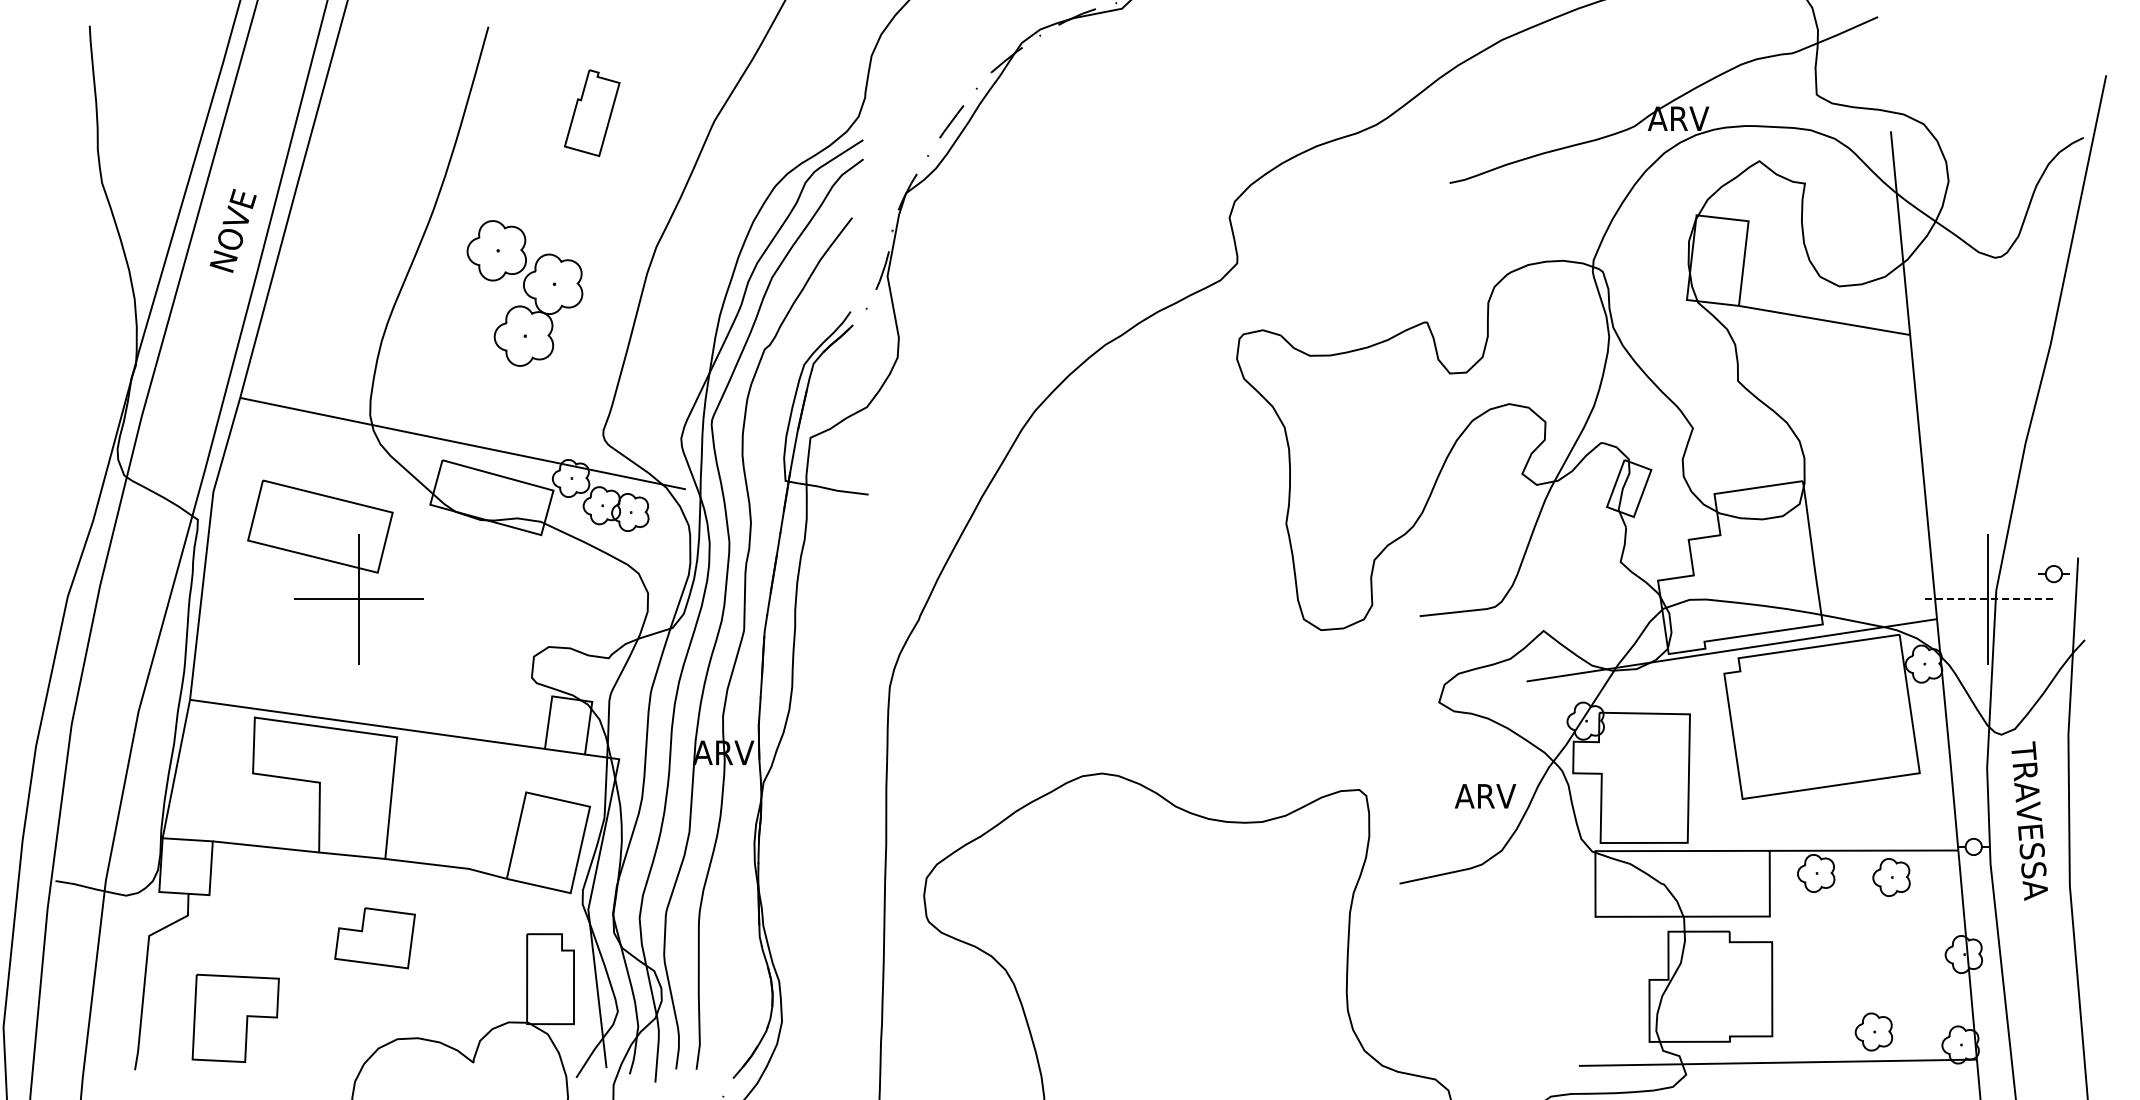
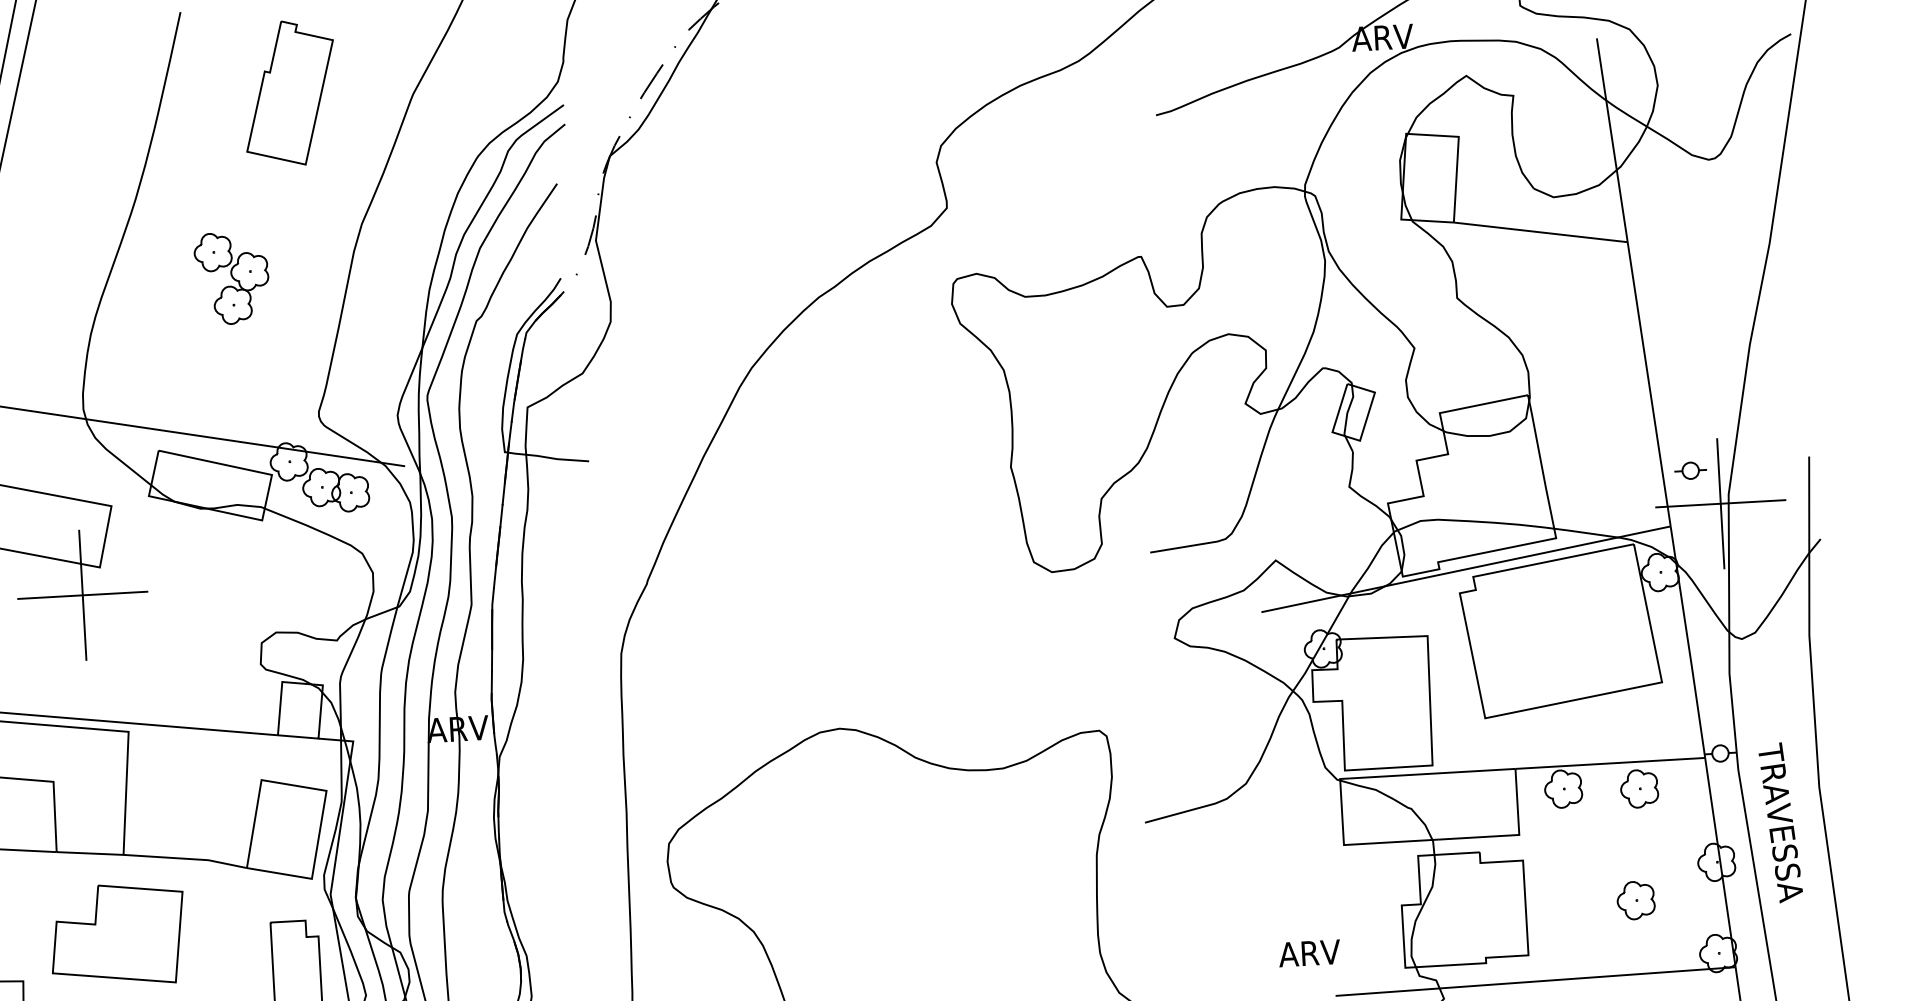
part: (591, 112) -> (288, 92), size x1.67
part: (524, 293) -> (231, 278), size x0.62
part: (2053, 574) -> (1690, 471), moved
line: (1987, 599) -> (1720, 503), dashed -> solid
text: (1485, 796) -> (1309, 953), moved
text: (2029, 820) -> (1780, 822), moved
part: (374, 938) -> (117, 935), size x1.67
part: (1873, 1031) -> (1635, 900), moved

